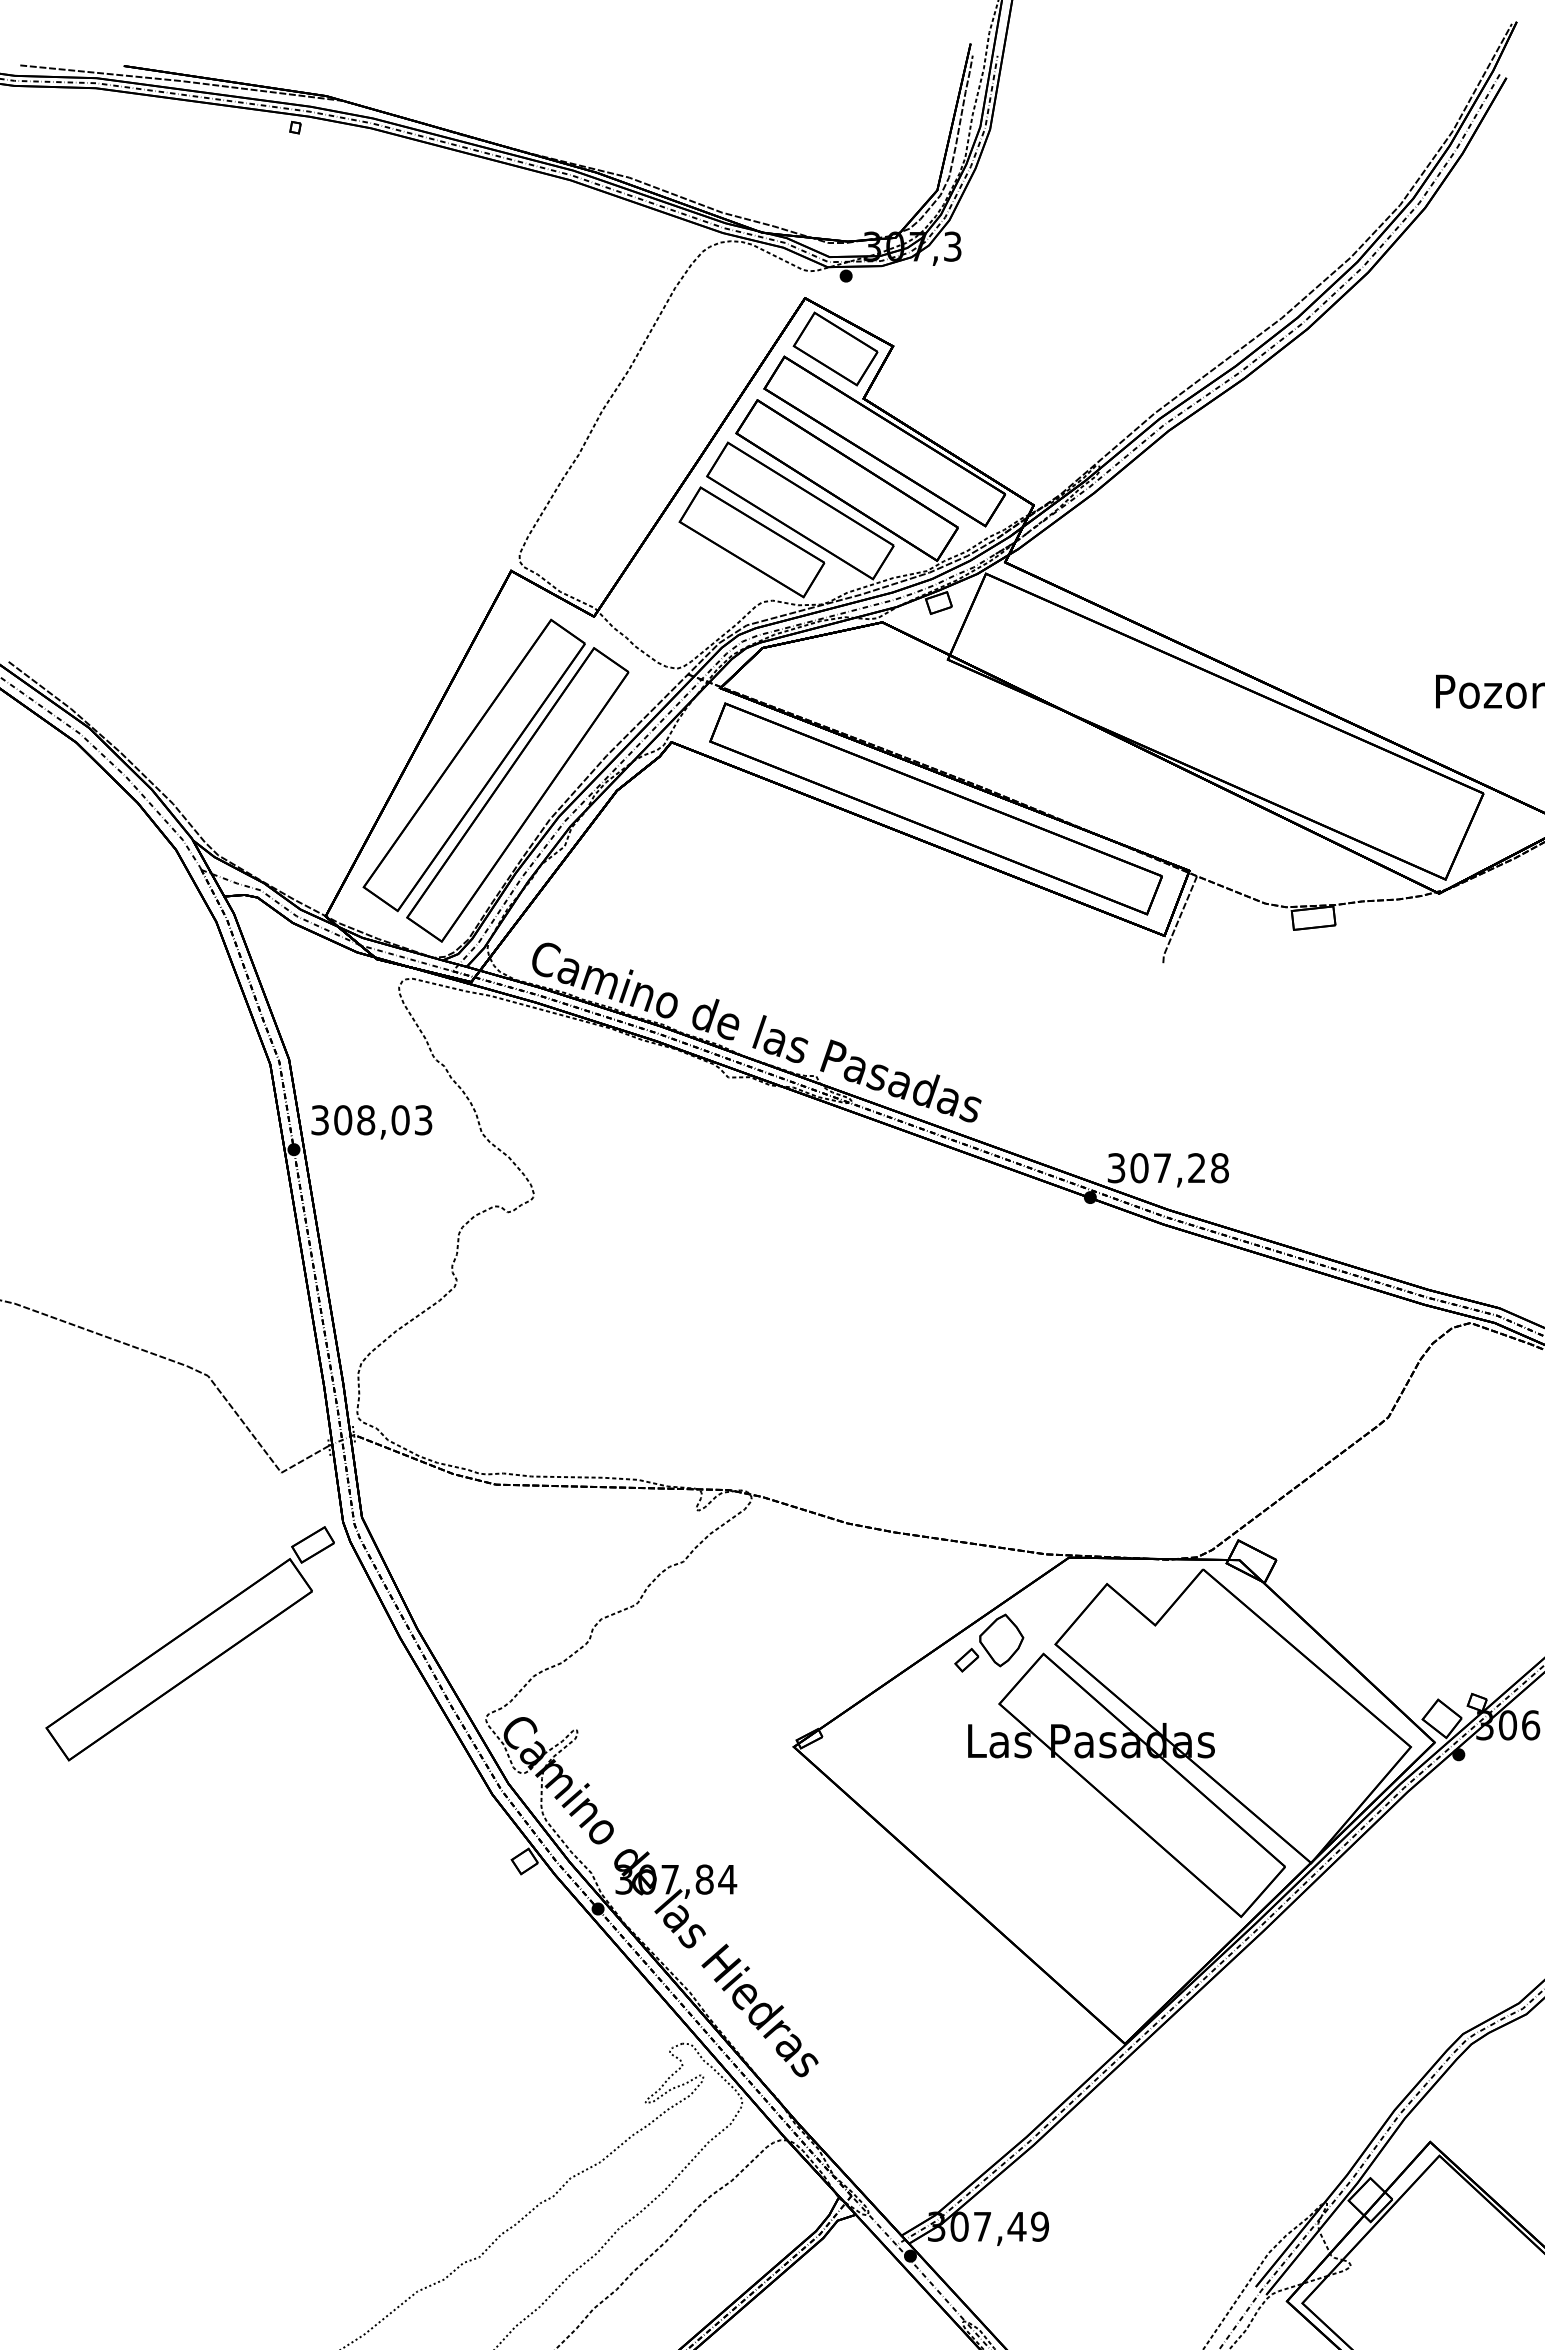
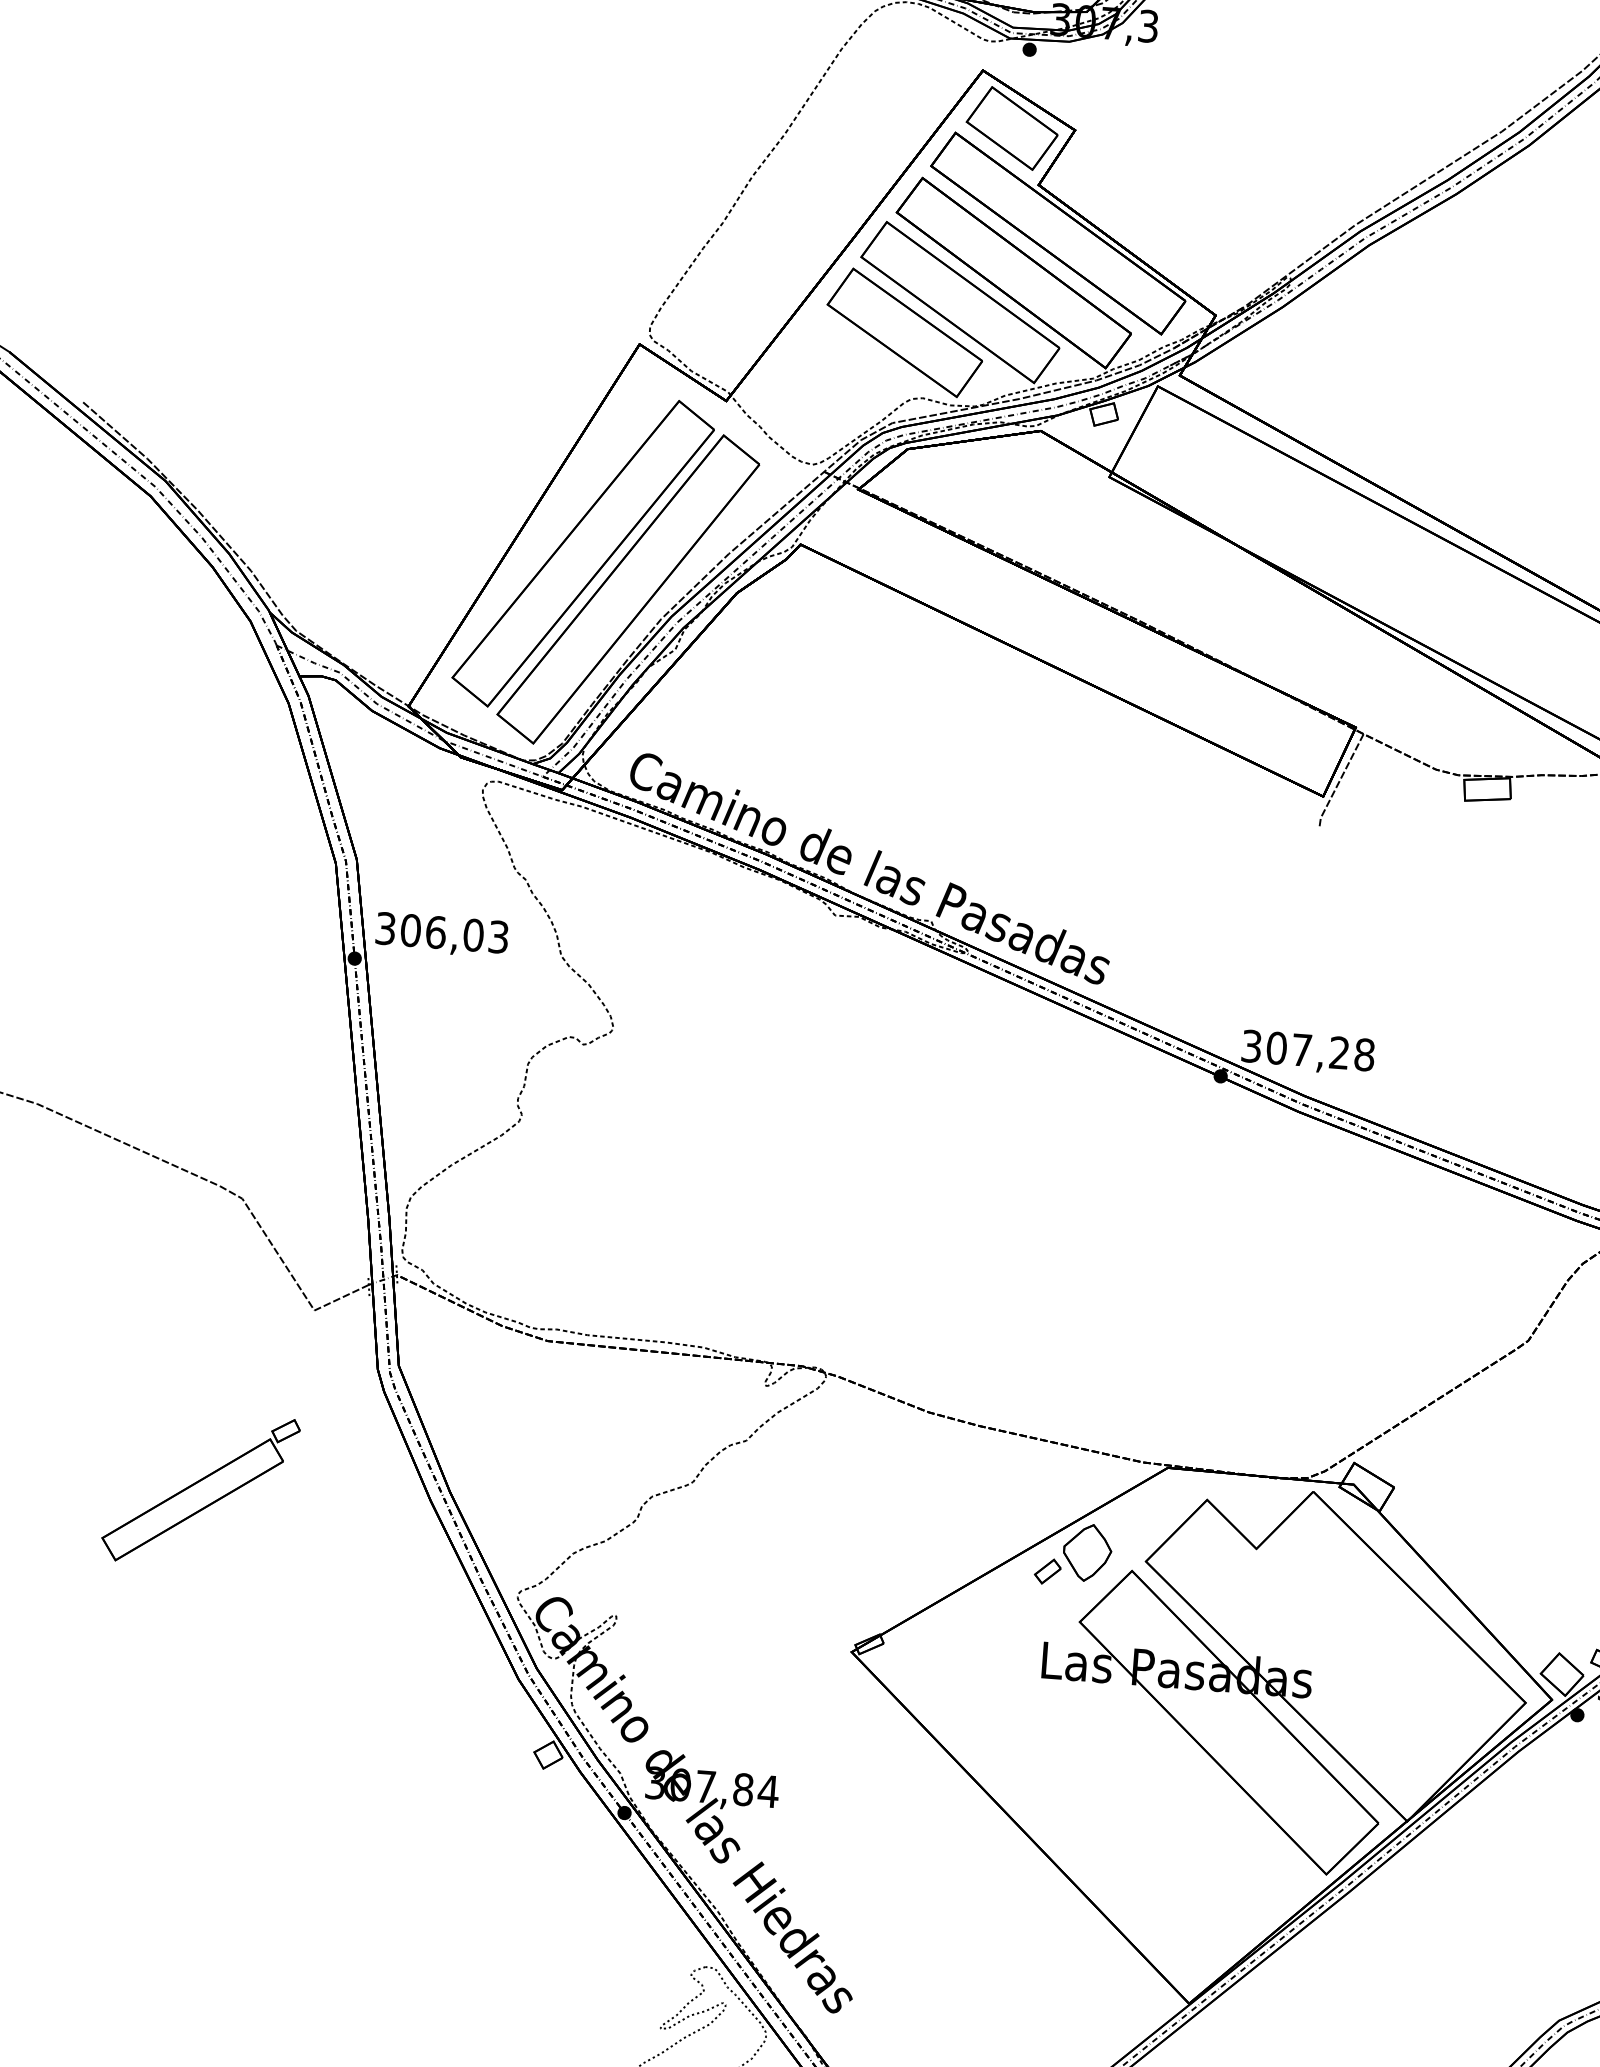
part: (935, 808) -> (1083, 638), removed
text: (366, 1120) -> (436, 932), 308,03 -> 306,03
part: (189, 1643) -> (200, 1489), size x0.6

